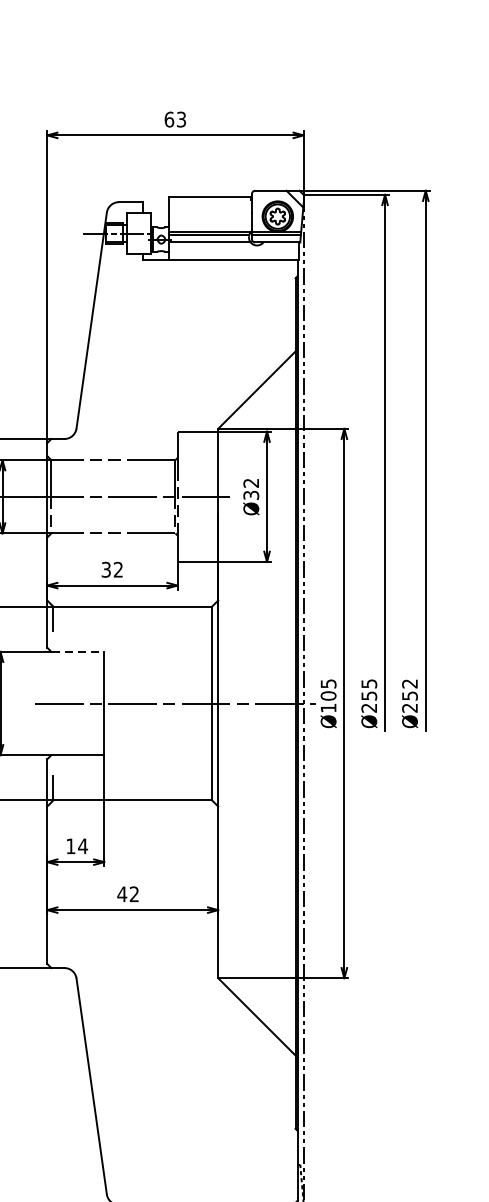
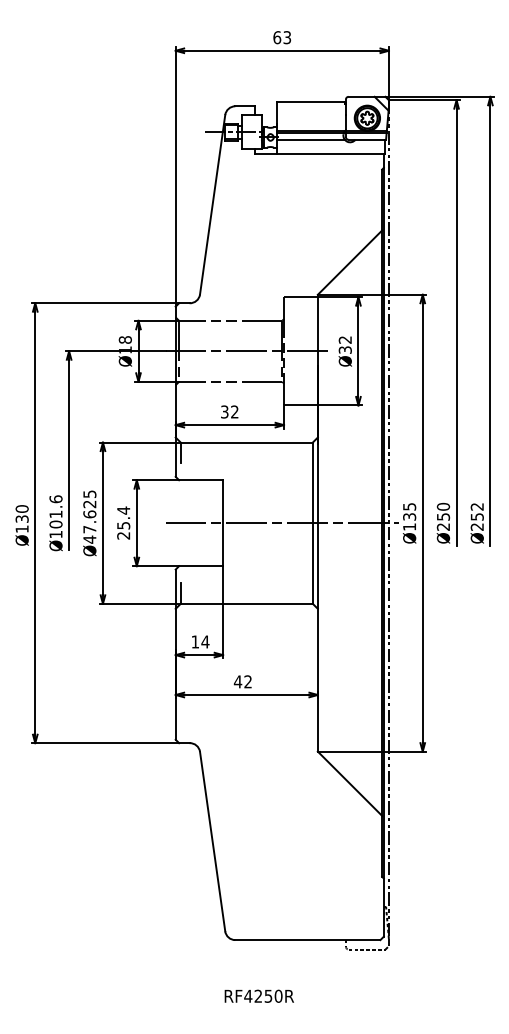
line: (78, 652) -> (201, 480), dashed -> solid
text: (369, 683) -> (443, 506), Ø255 -> Ø250
text: (328, 695) -> (409, 516), Ø105 -> Ø135

